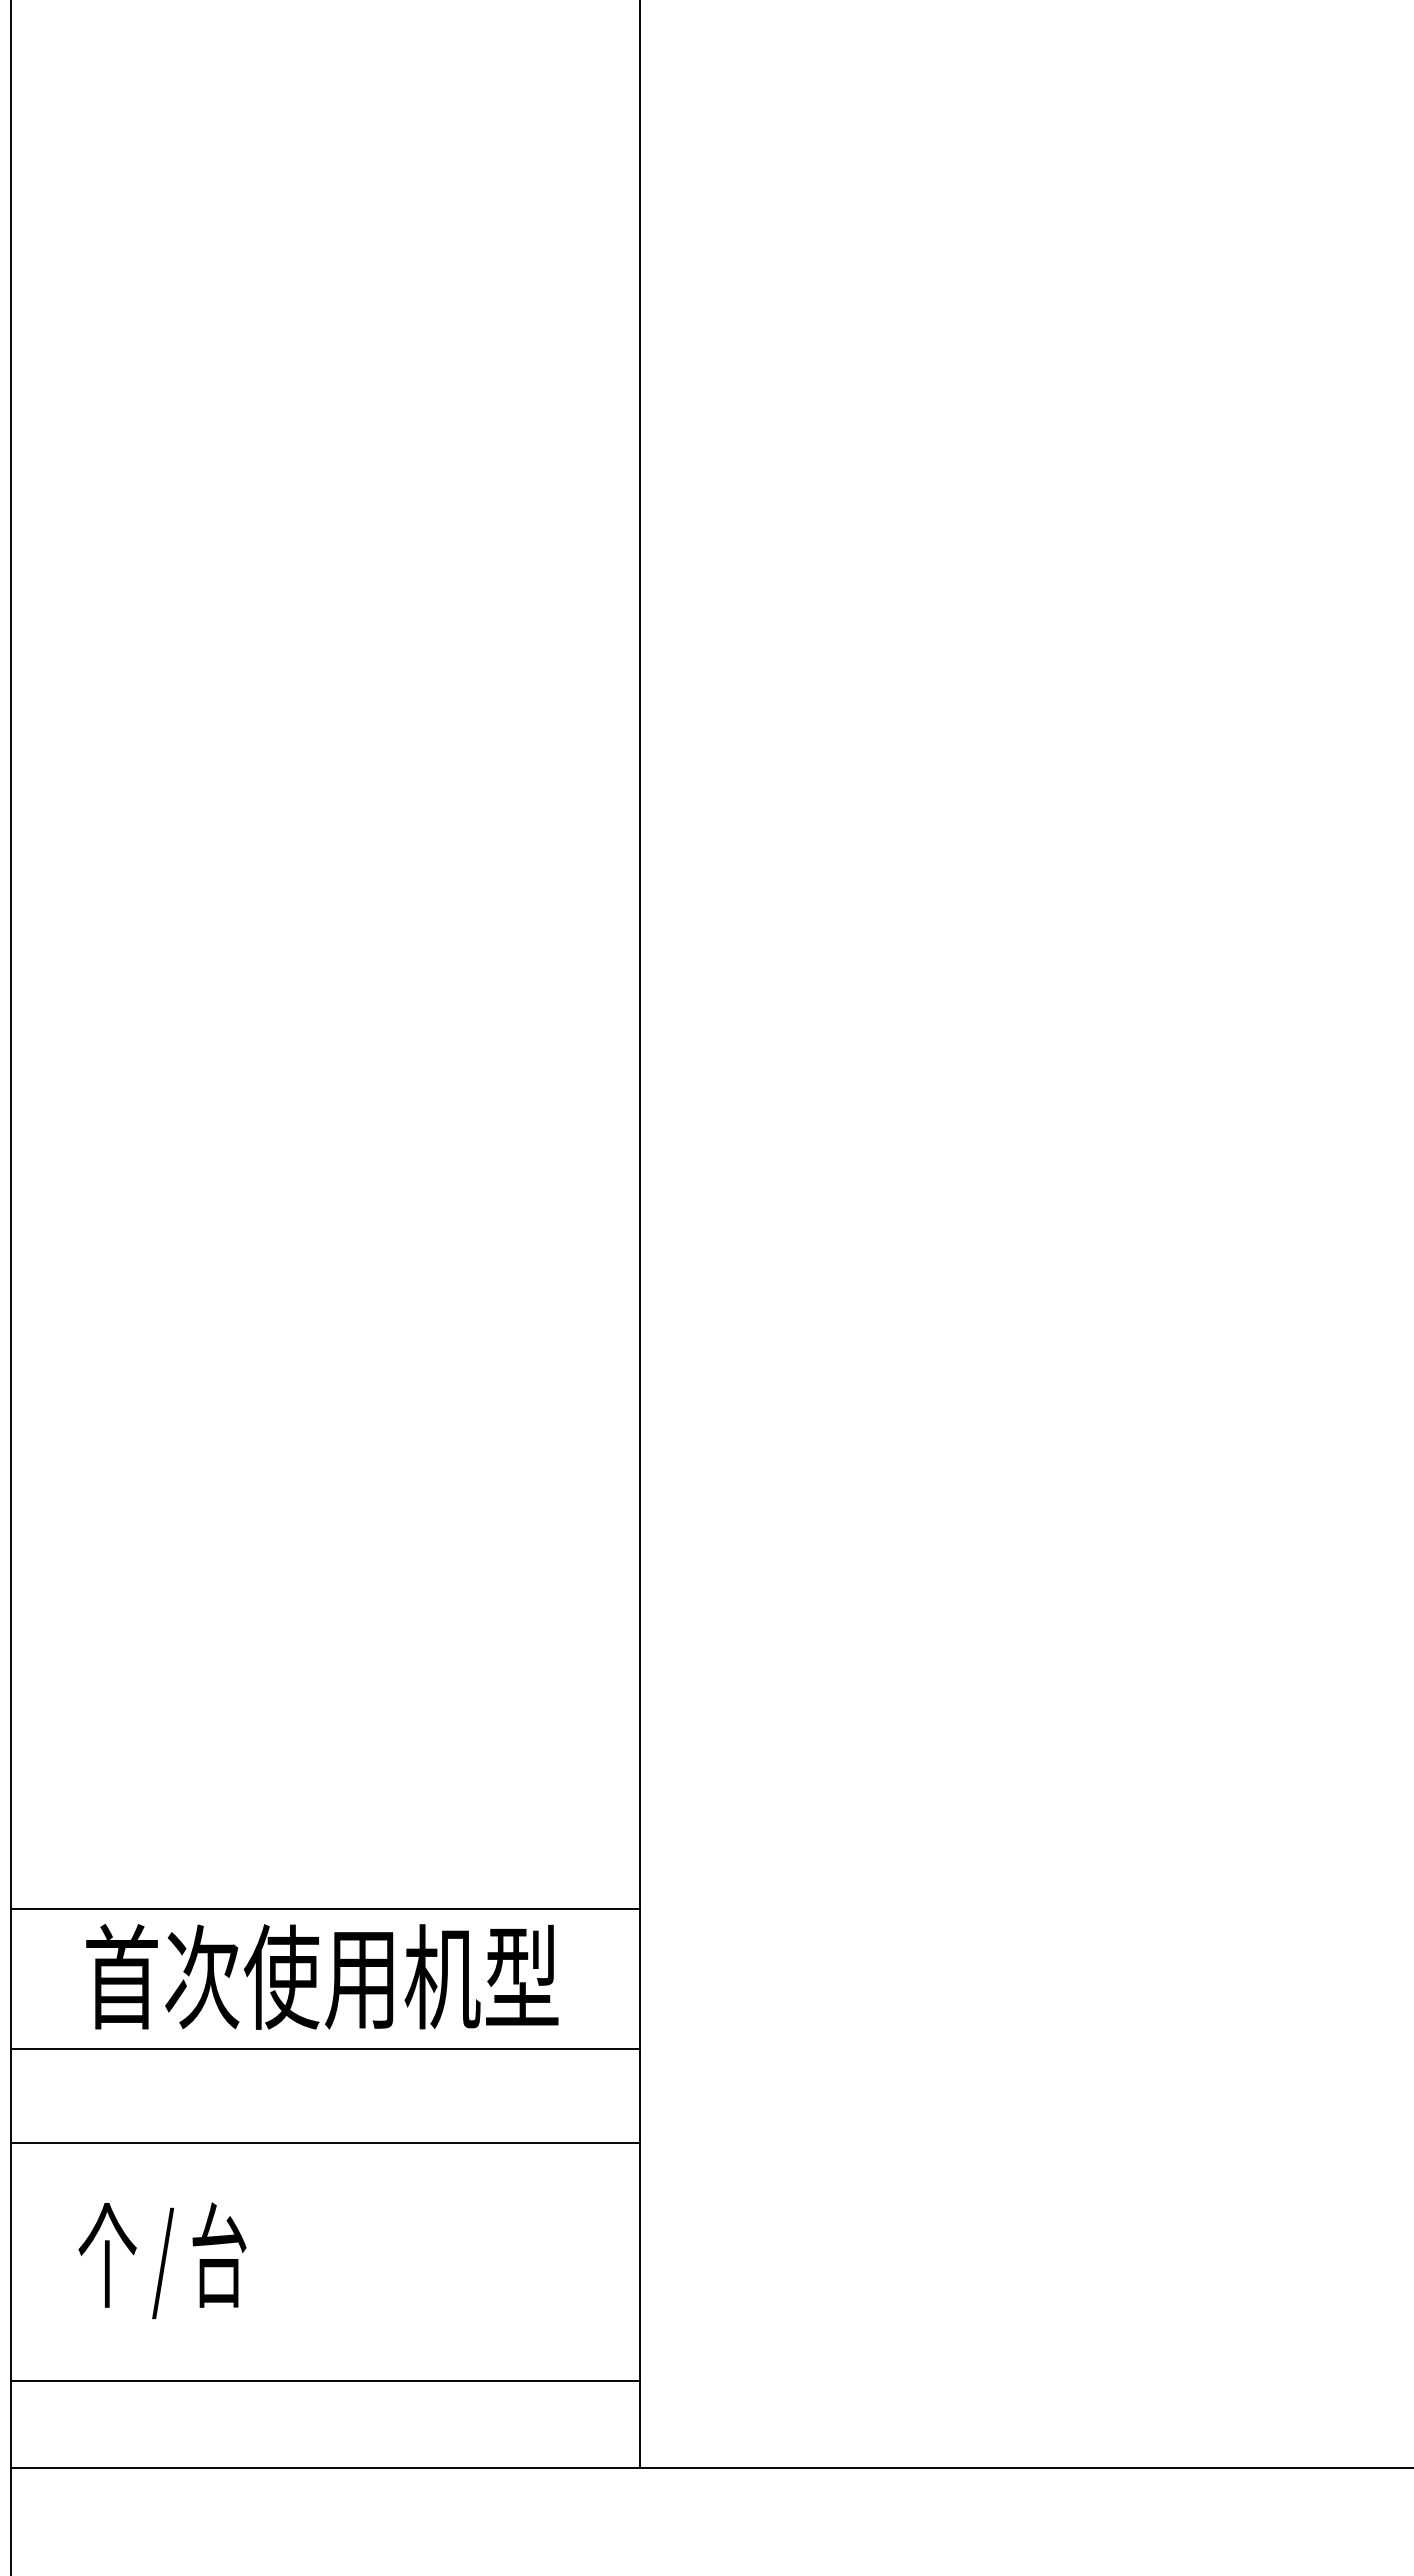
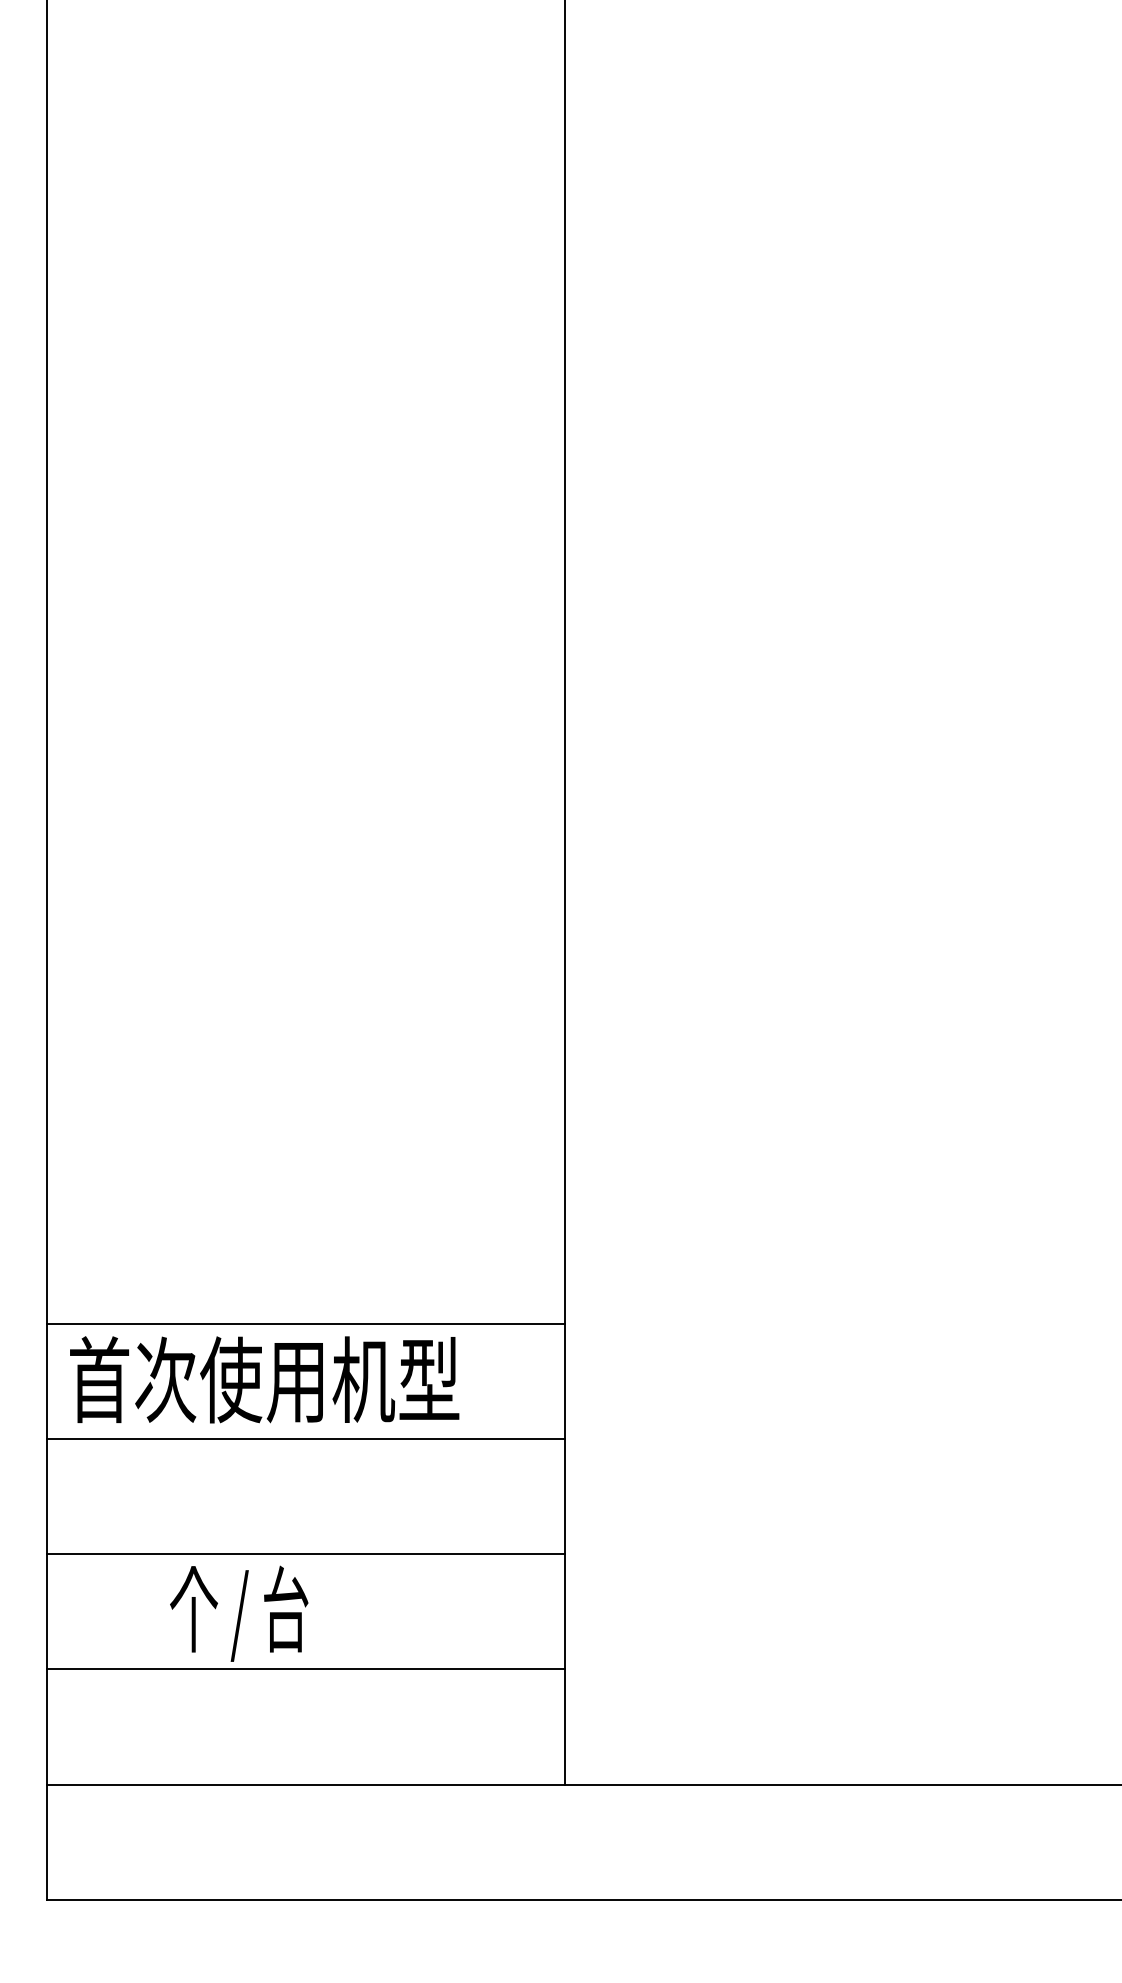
text: (322, 1976) -> (264, 1379), moved
line: (324, 2142) -> (305, 1554), moved
text: (162, 2260) -> (239, 1613), moved
line: (324, 2381) -> (305, 1669), moved

